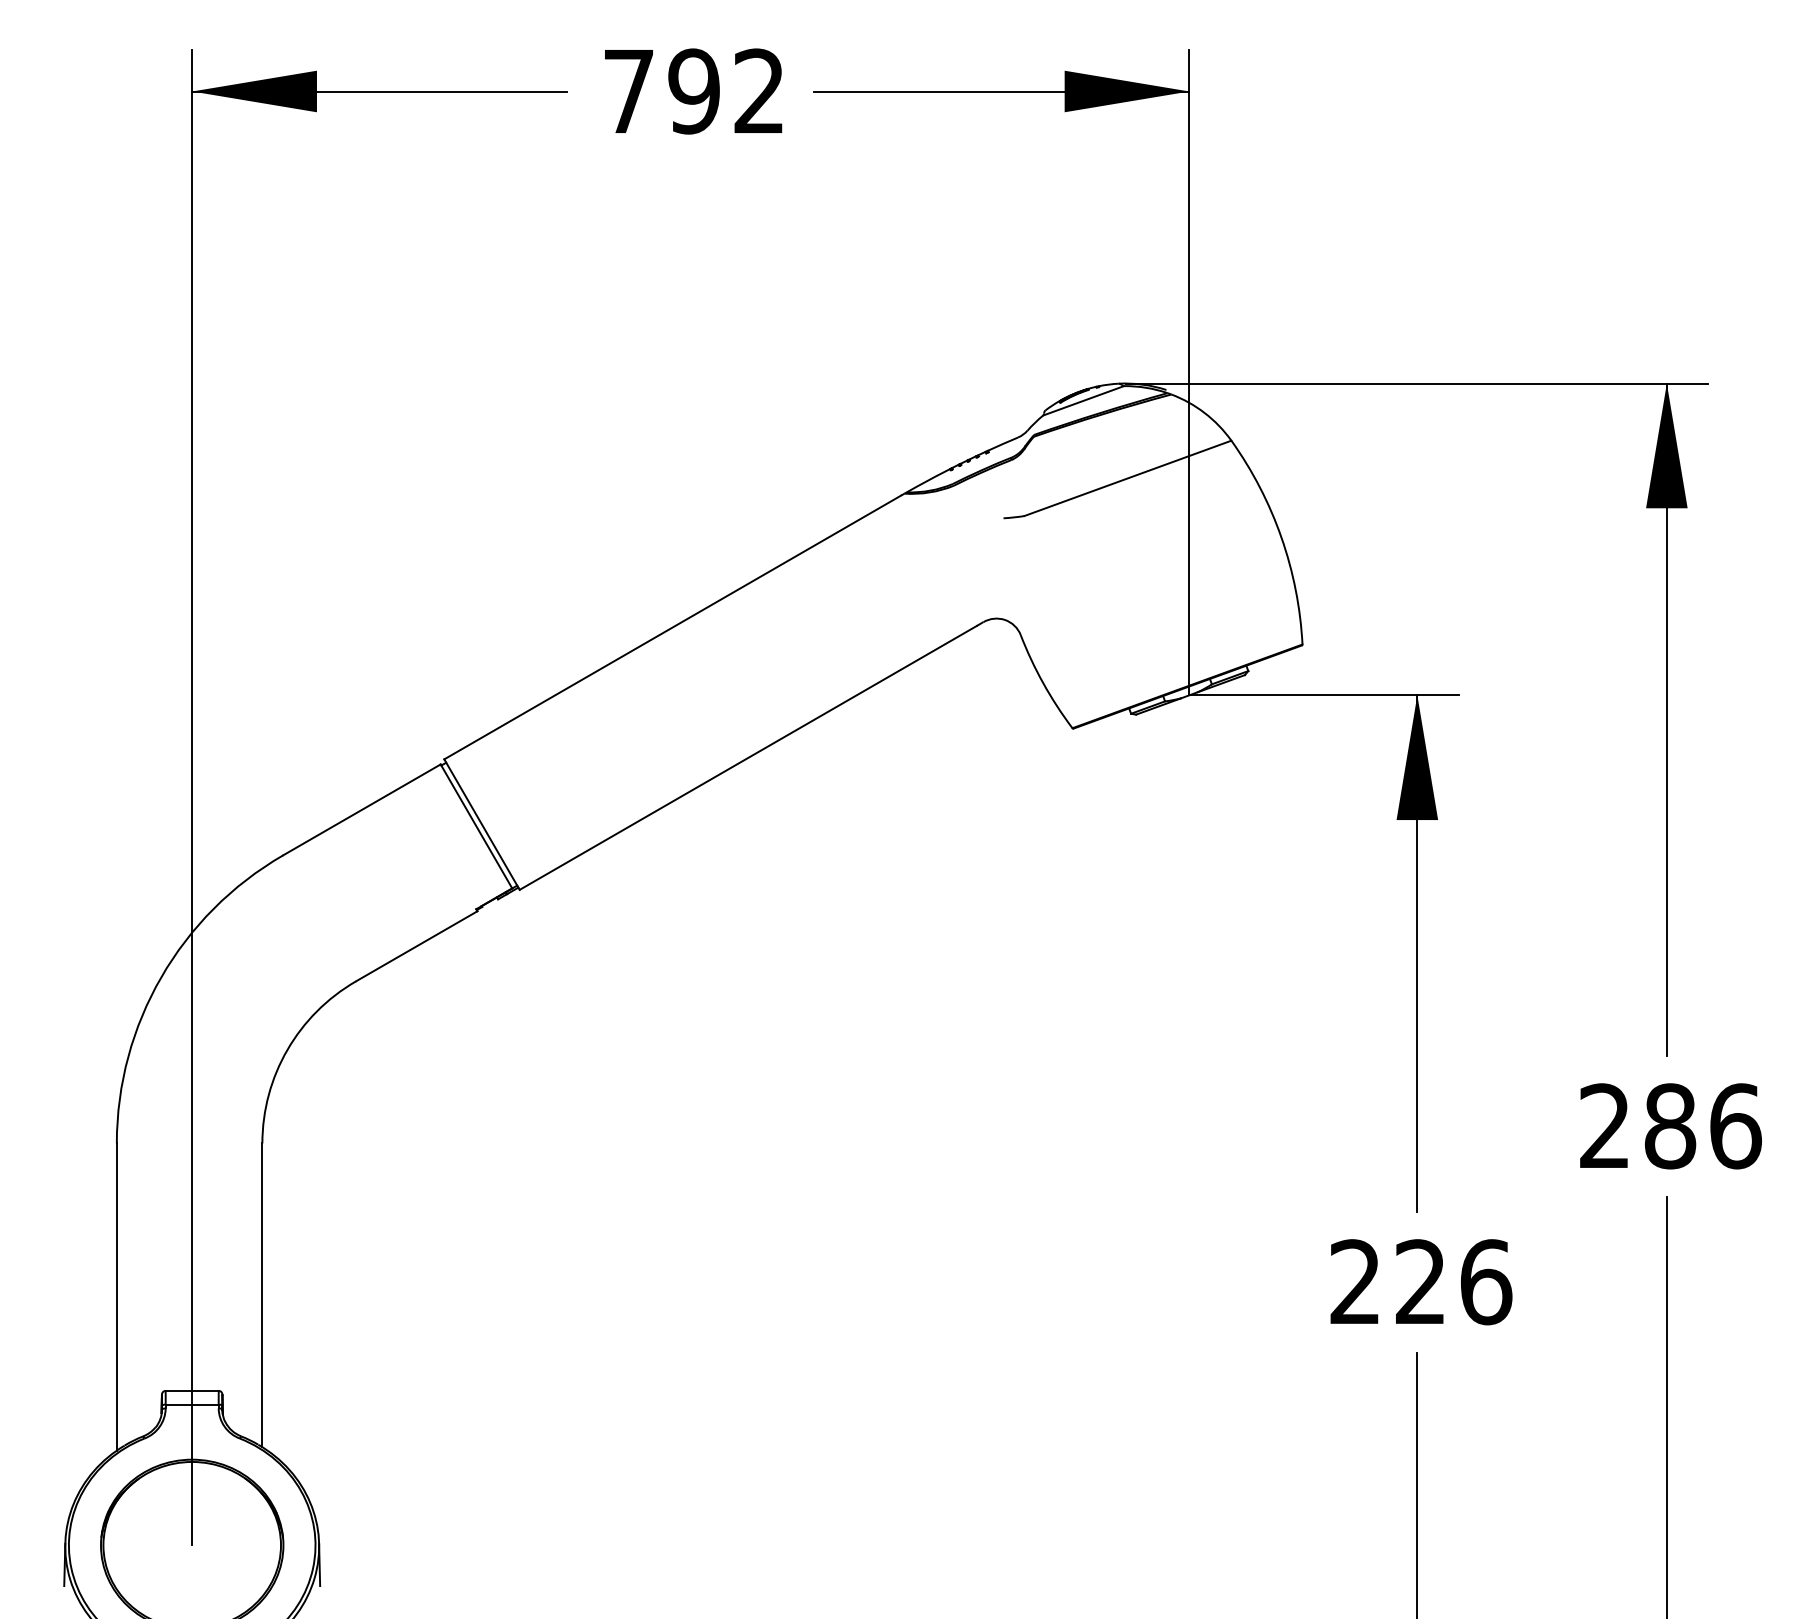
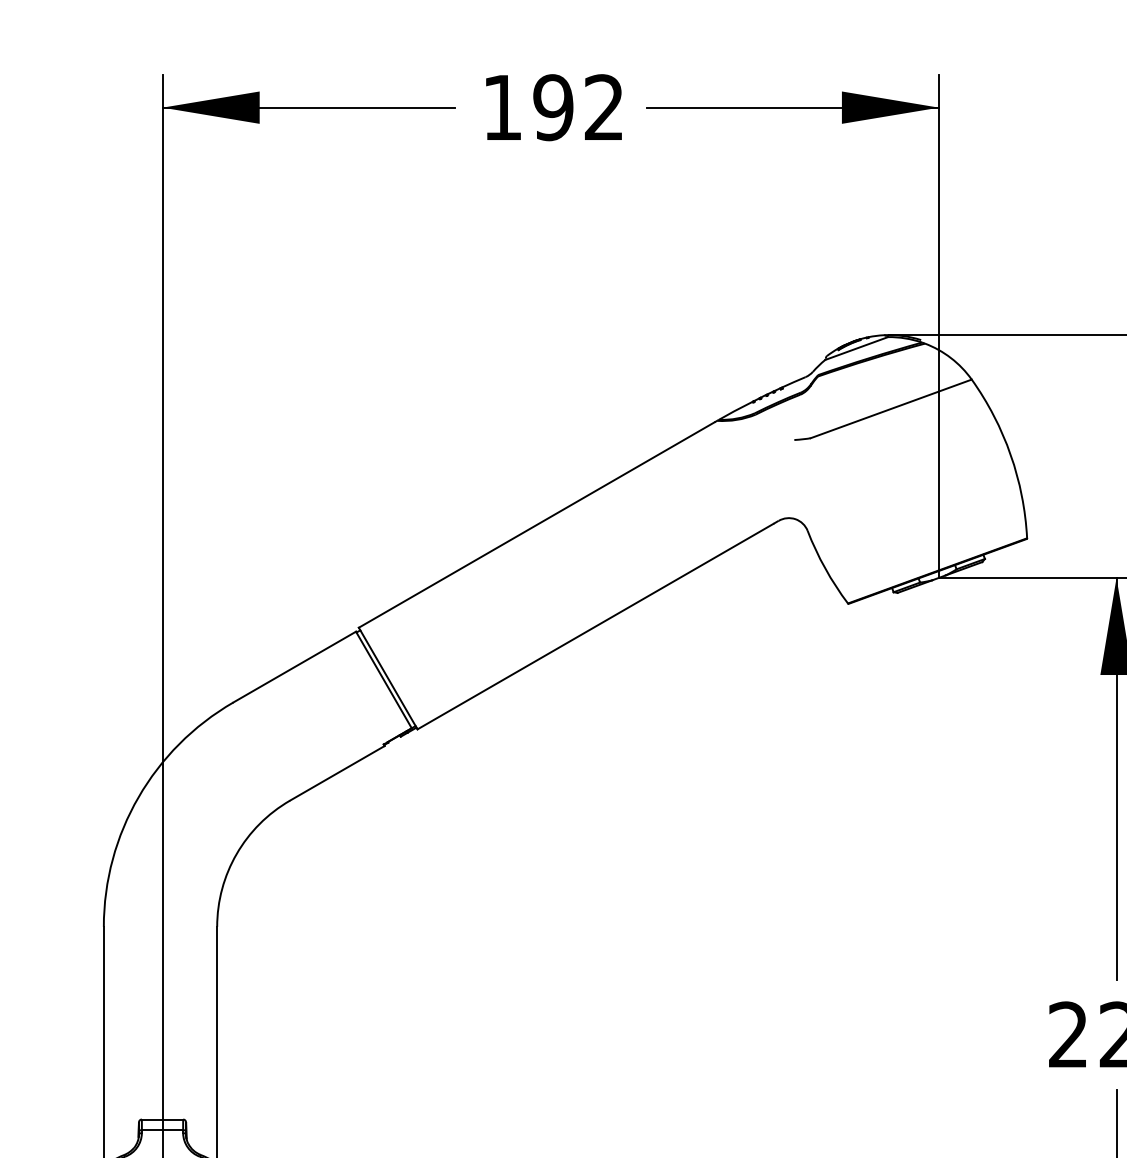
text: (628, 91) -> (502, 107), 792 -> 192

